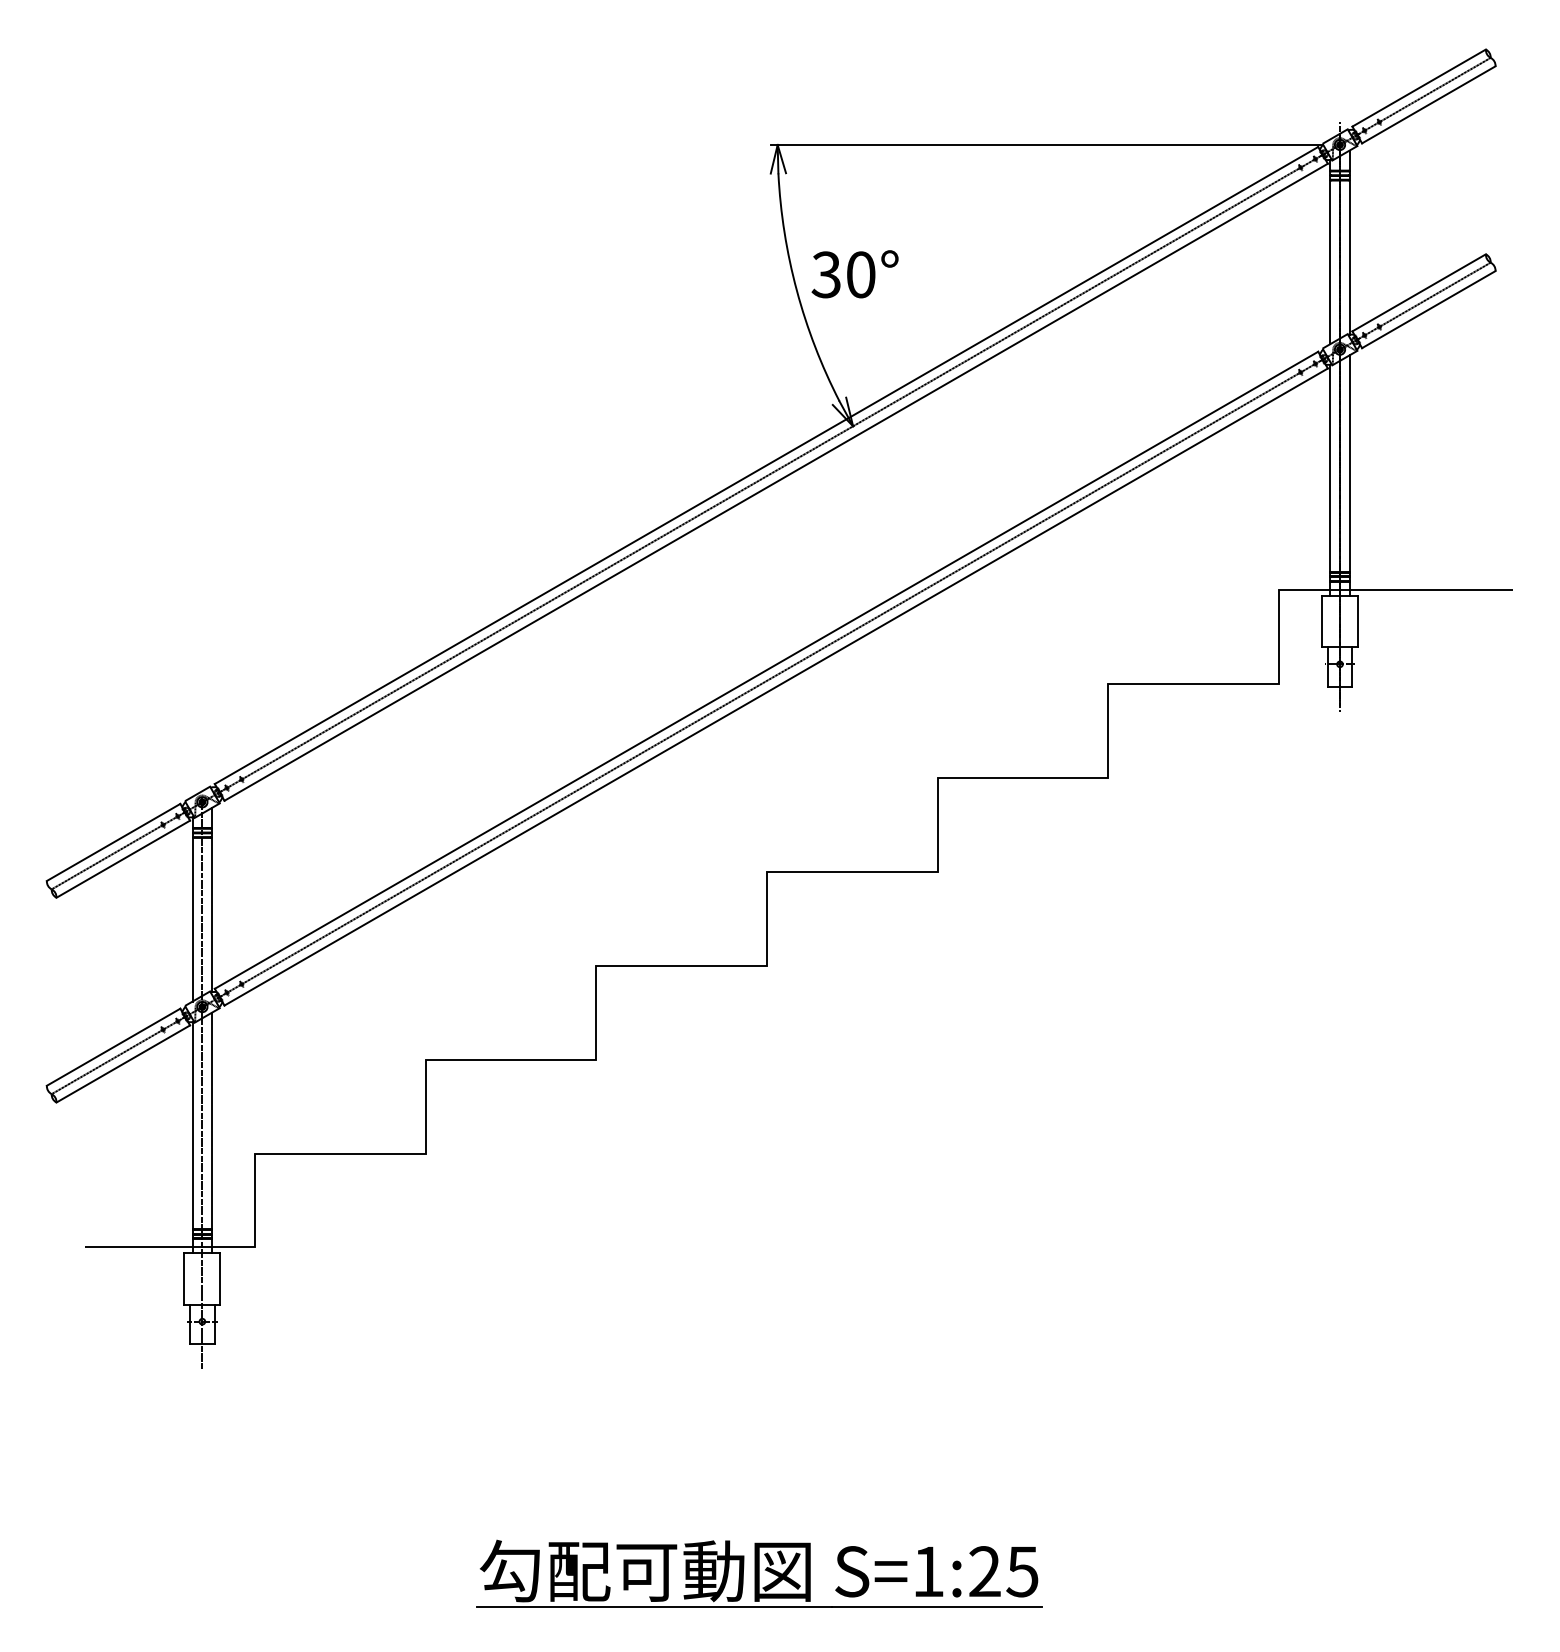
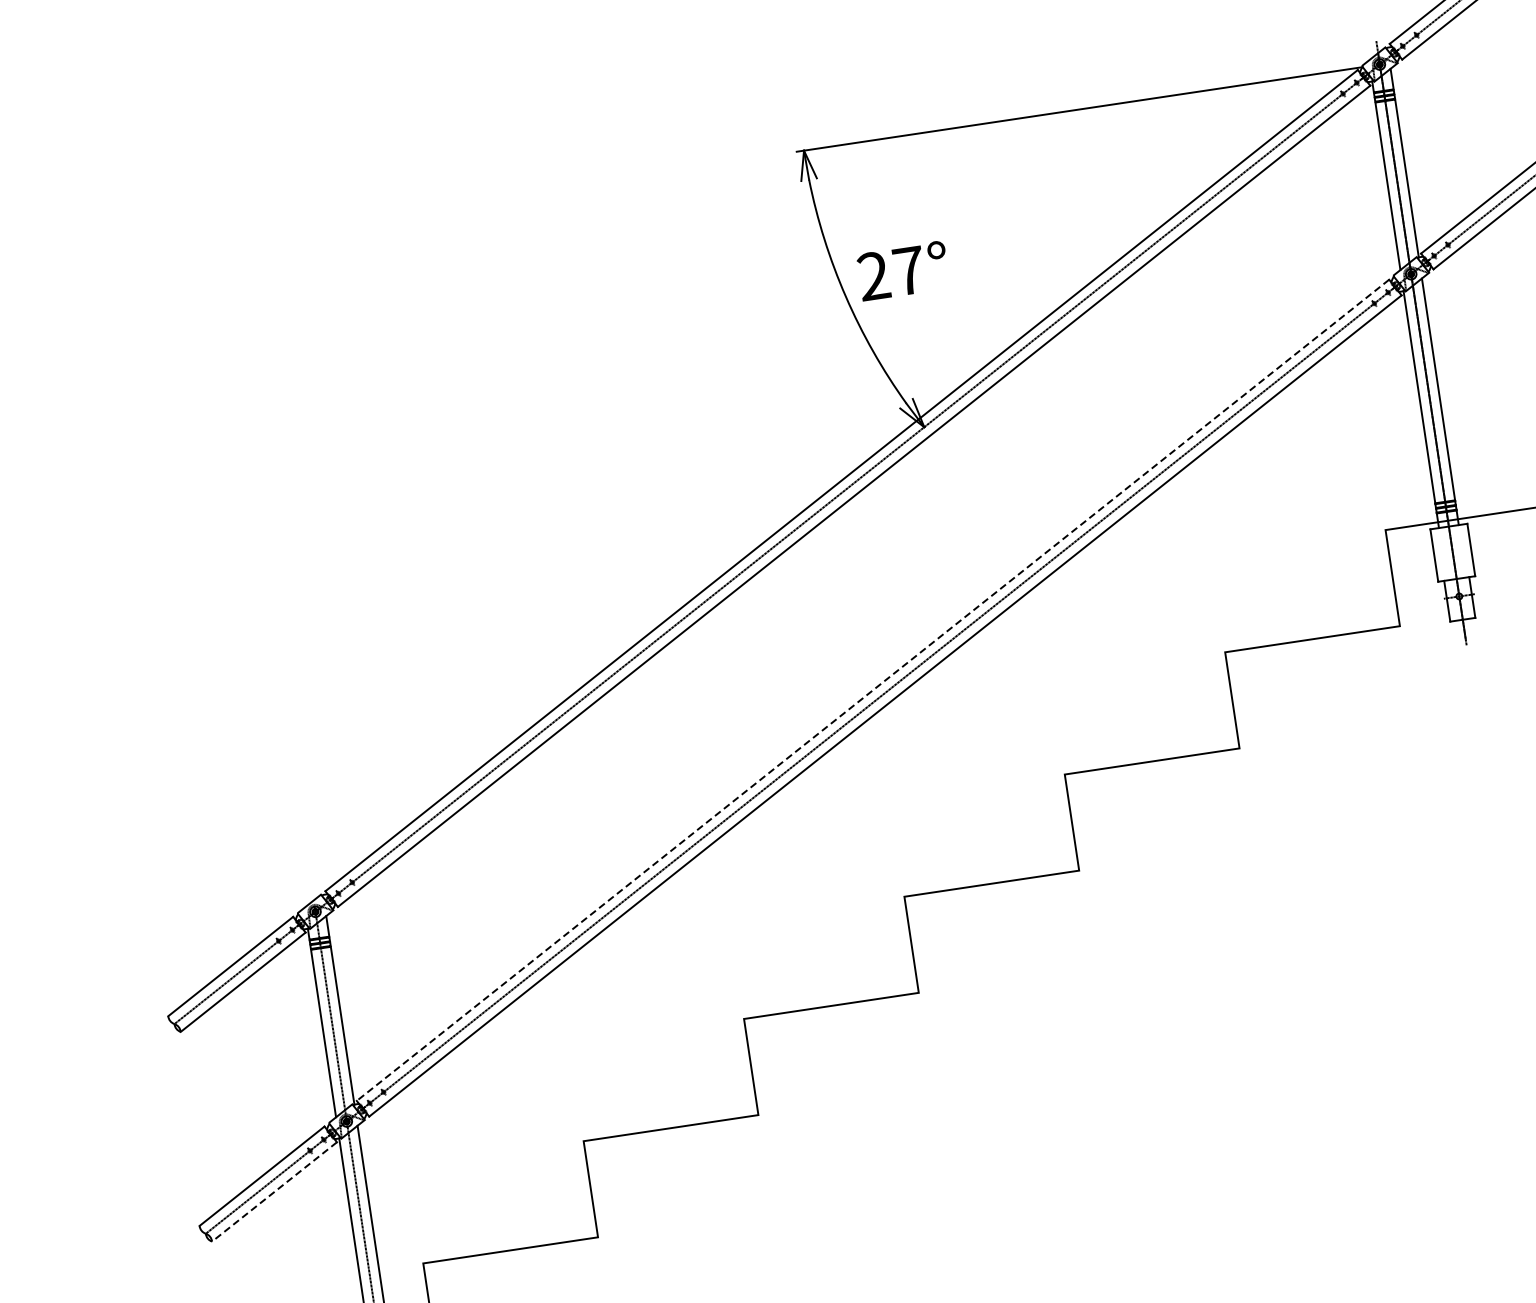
text: (843, 274) -> (891, 273), 30° -> 27°
line: (766, 670) -> (872, 690), solid -> dashed
line: (122, 1064) -> (273, 1192), solid -> dashed

